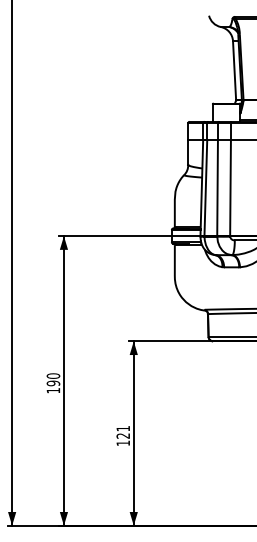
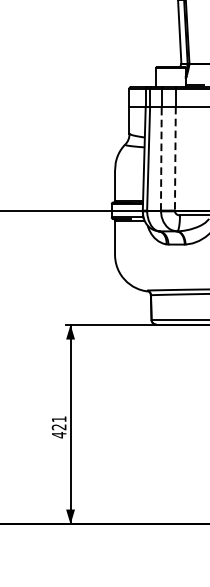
line: (217, 188) -> (161, 159), solid -> dashed
line: (230, 188) -> (175, 159), solid -> dashed
text: (122, 443) -> (58, 435), 121 -> 421

